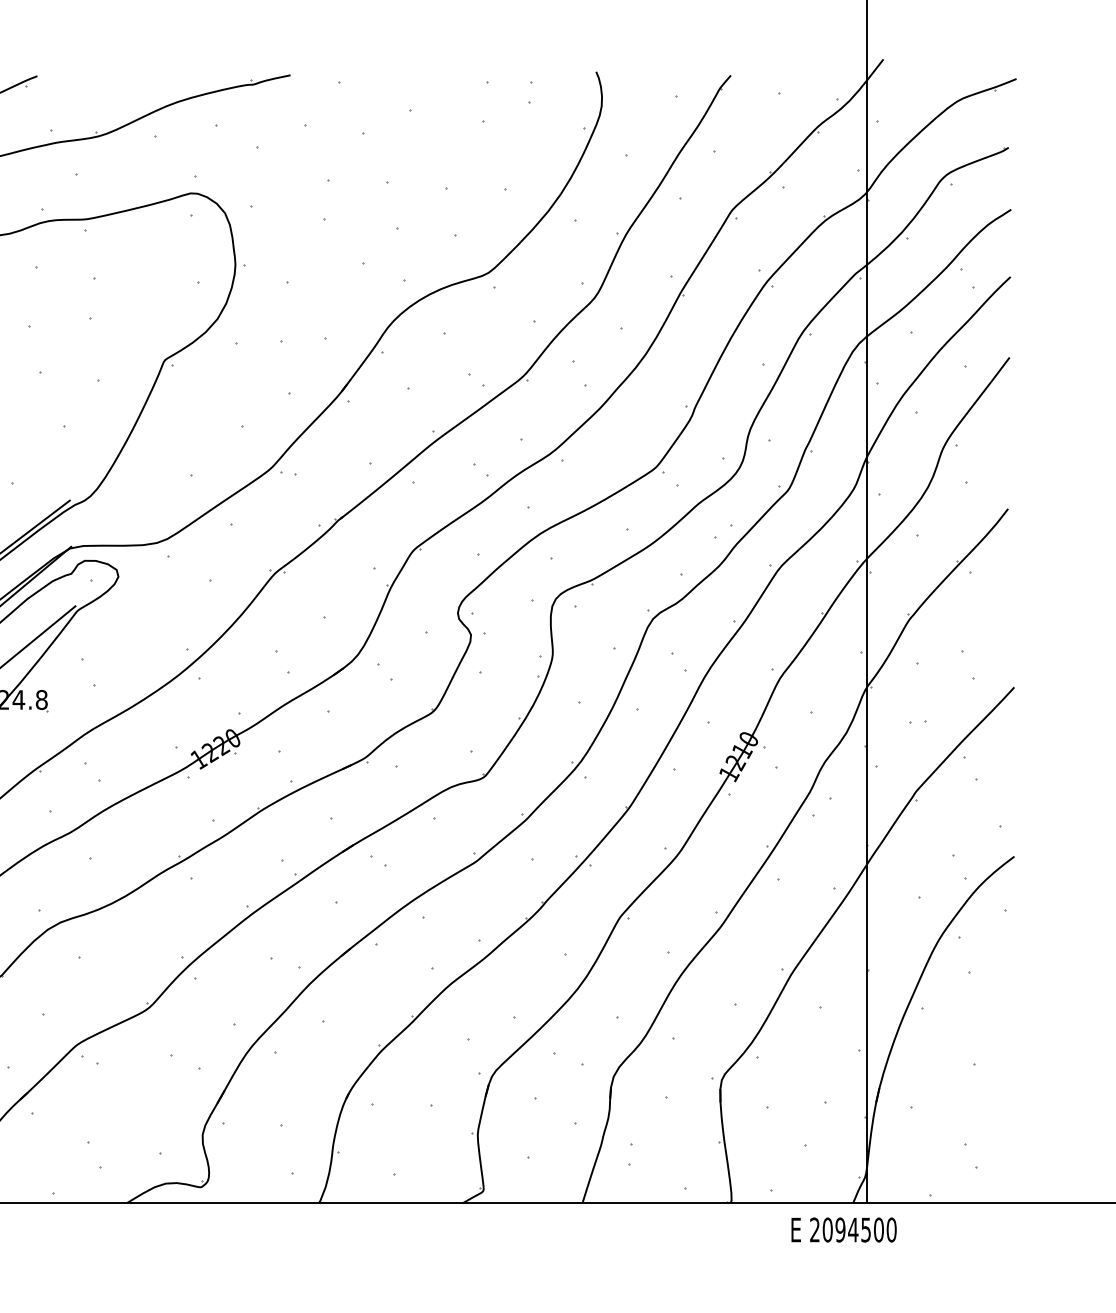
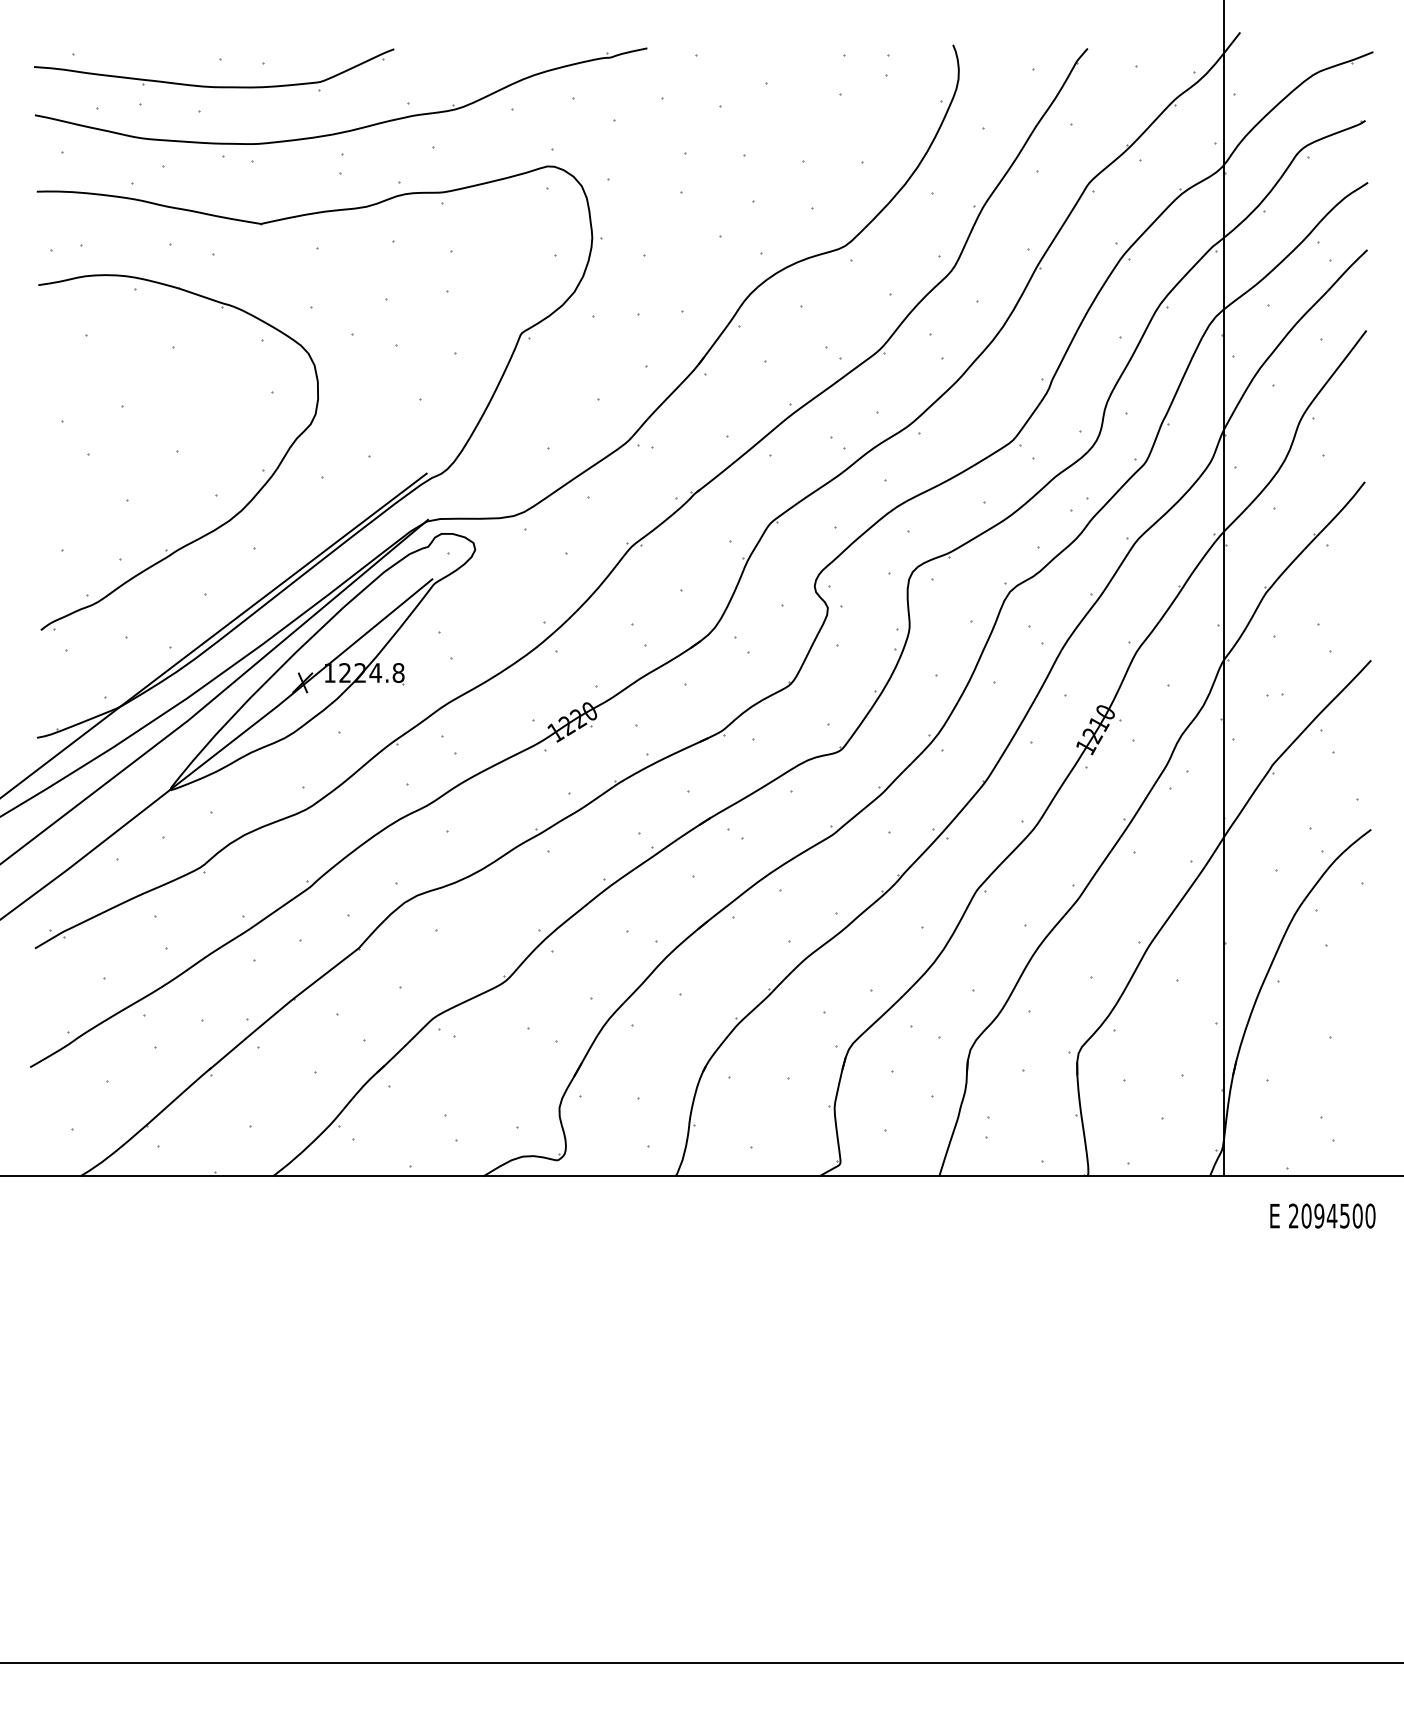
text: (843, 1229) -> (1322, 1215), moved

